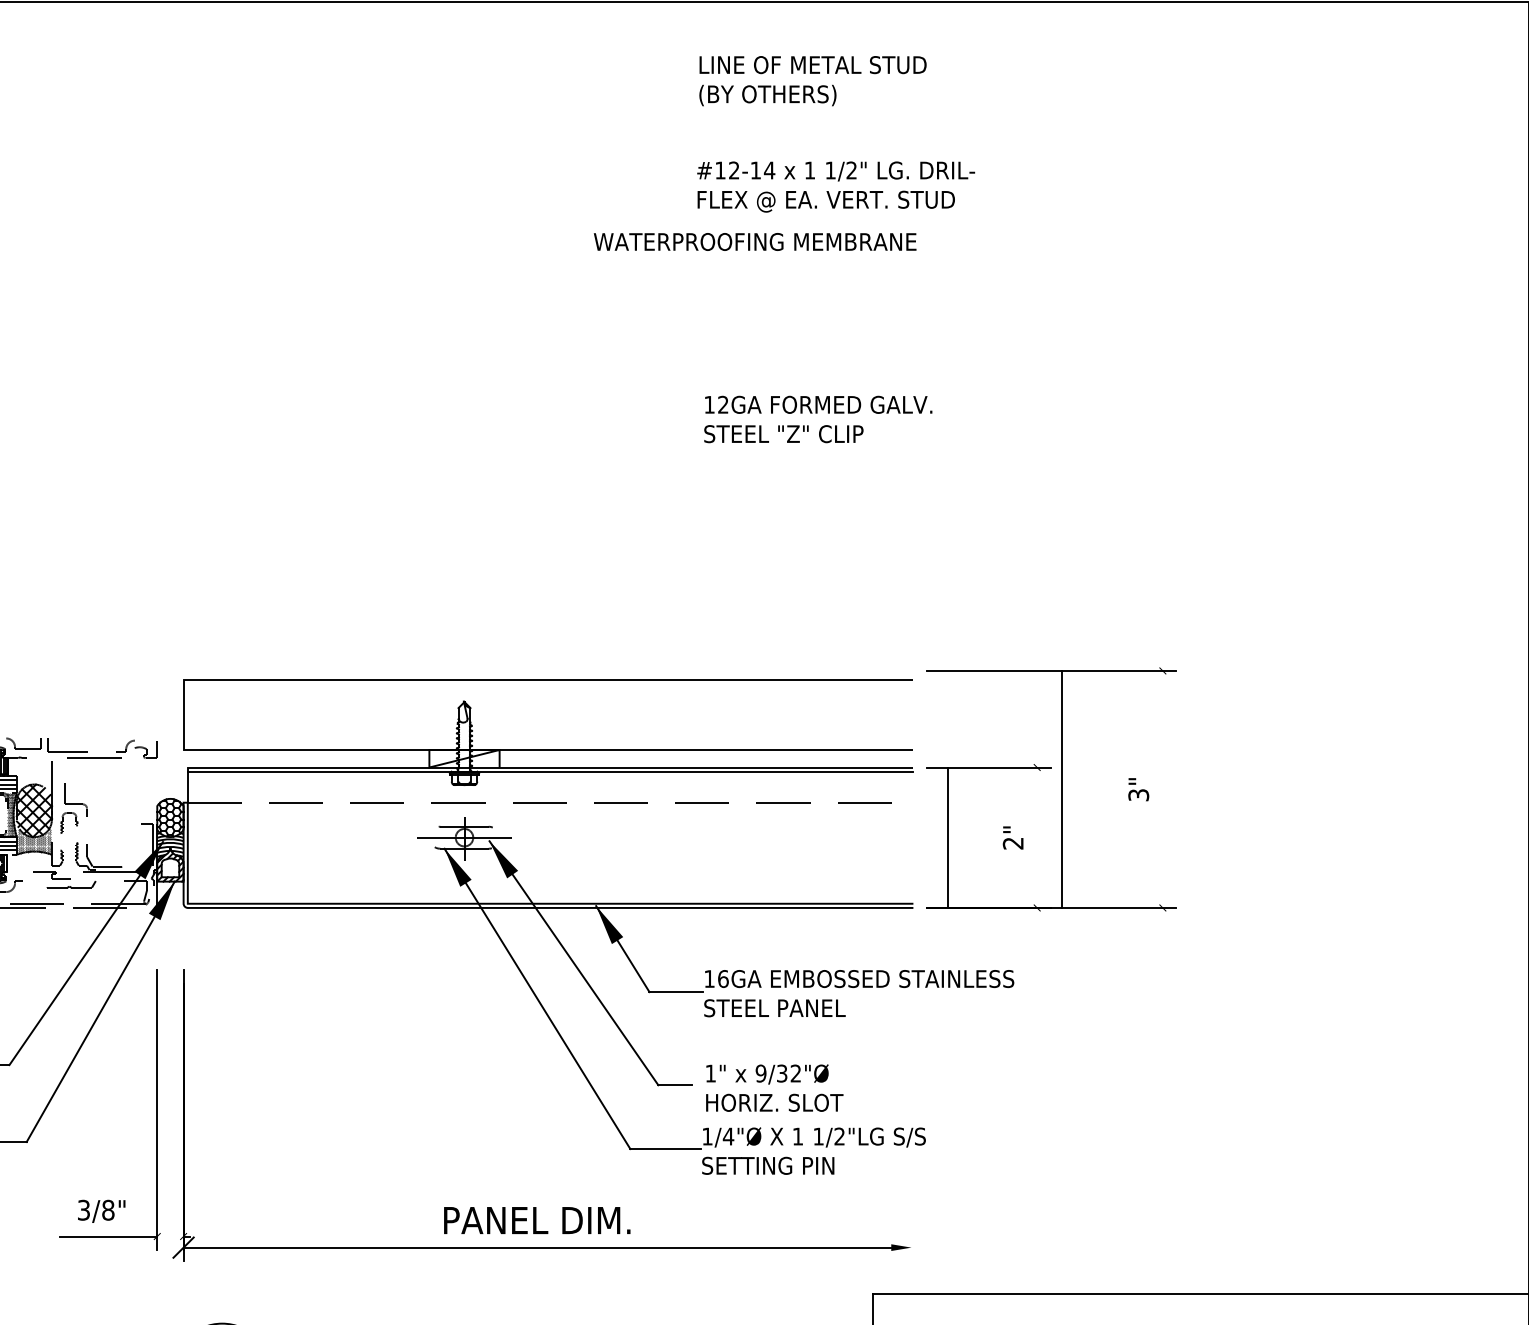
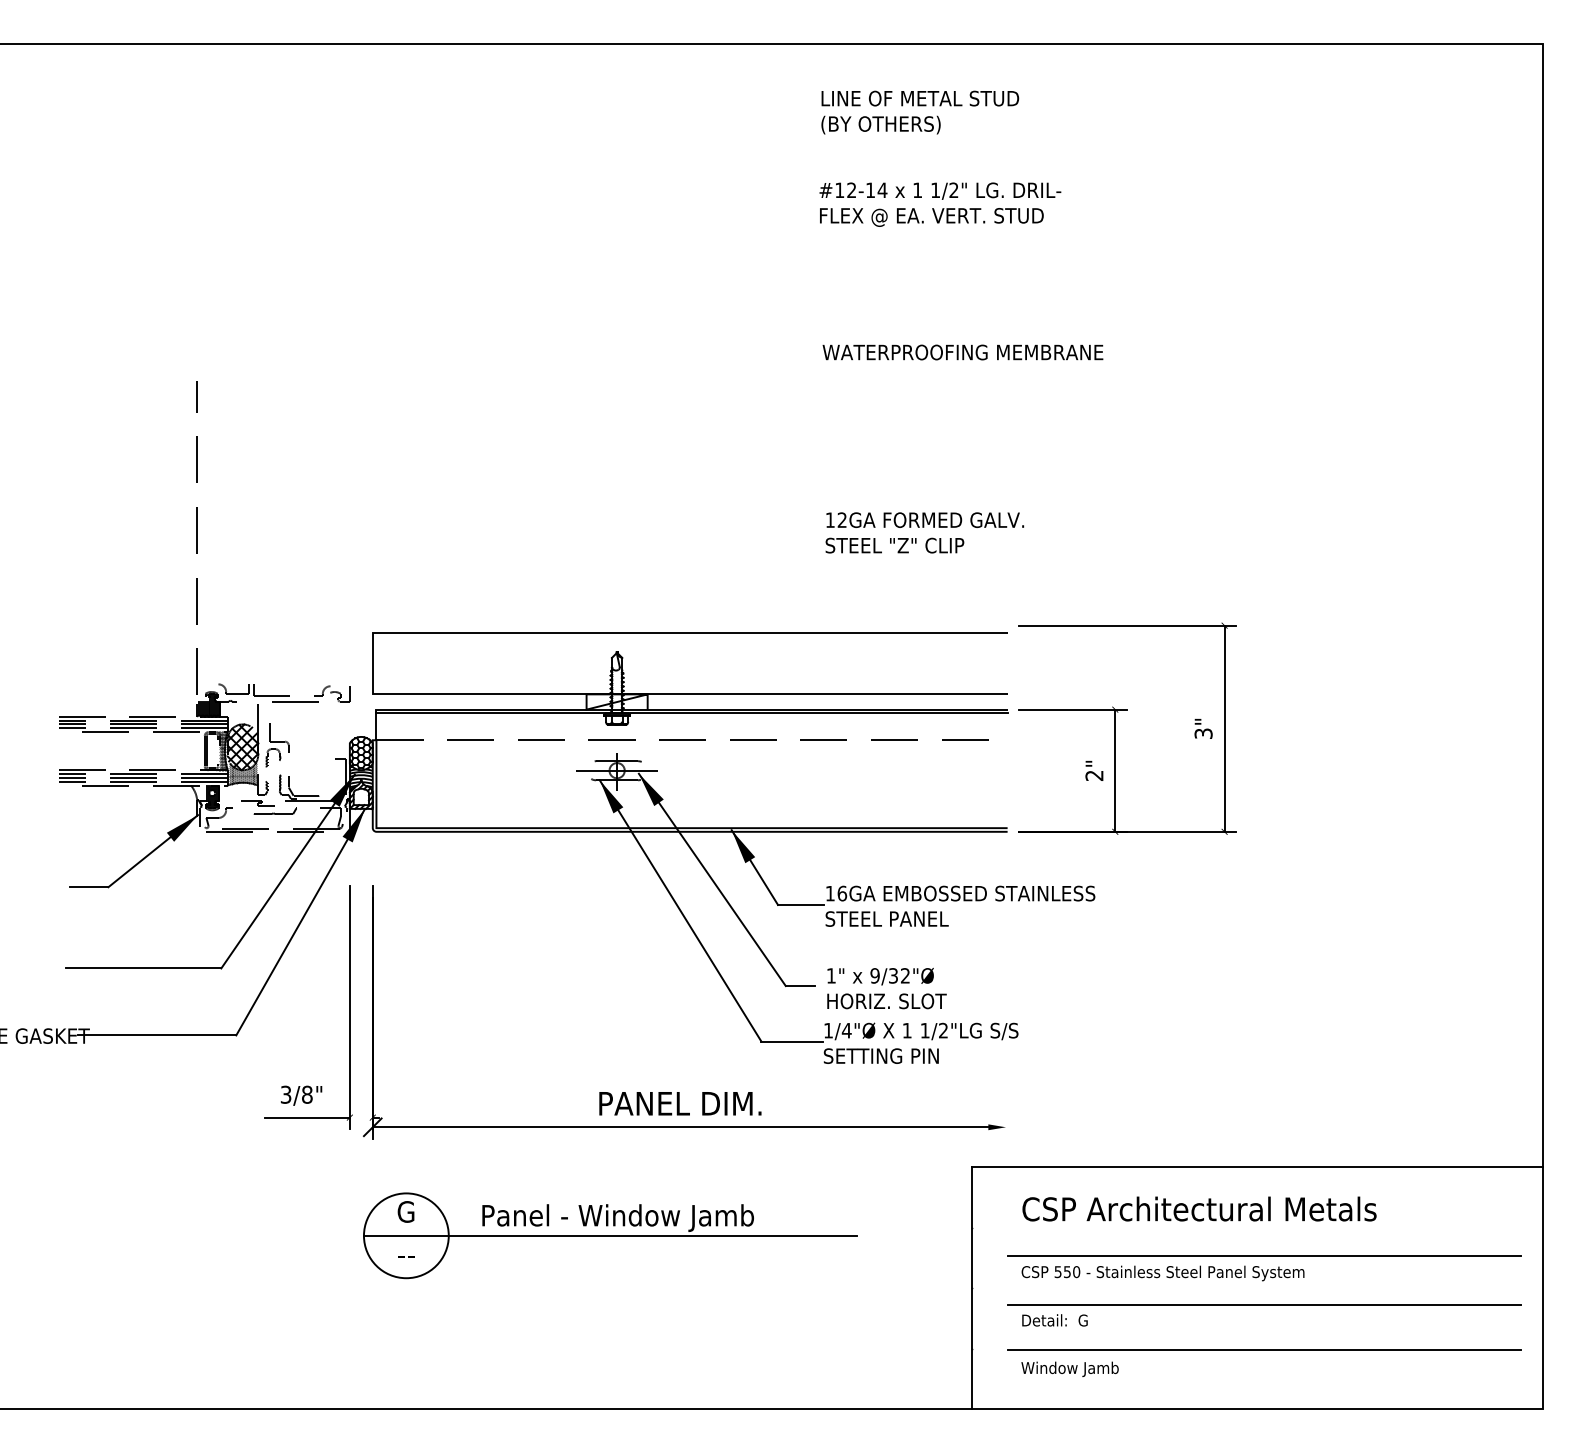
text: (754, 241) -> (962, 352), moved
text: (817, 419) -> (924, 532), moved
line: (1061, 789) -> (1224, 728), moved
line: (947, 837) -> (1115, 770), moved

